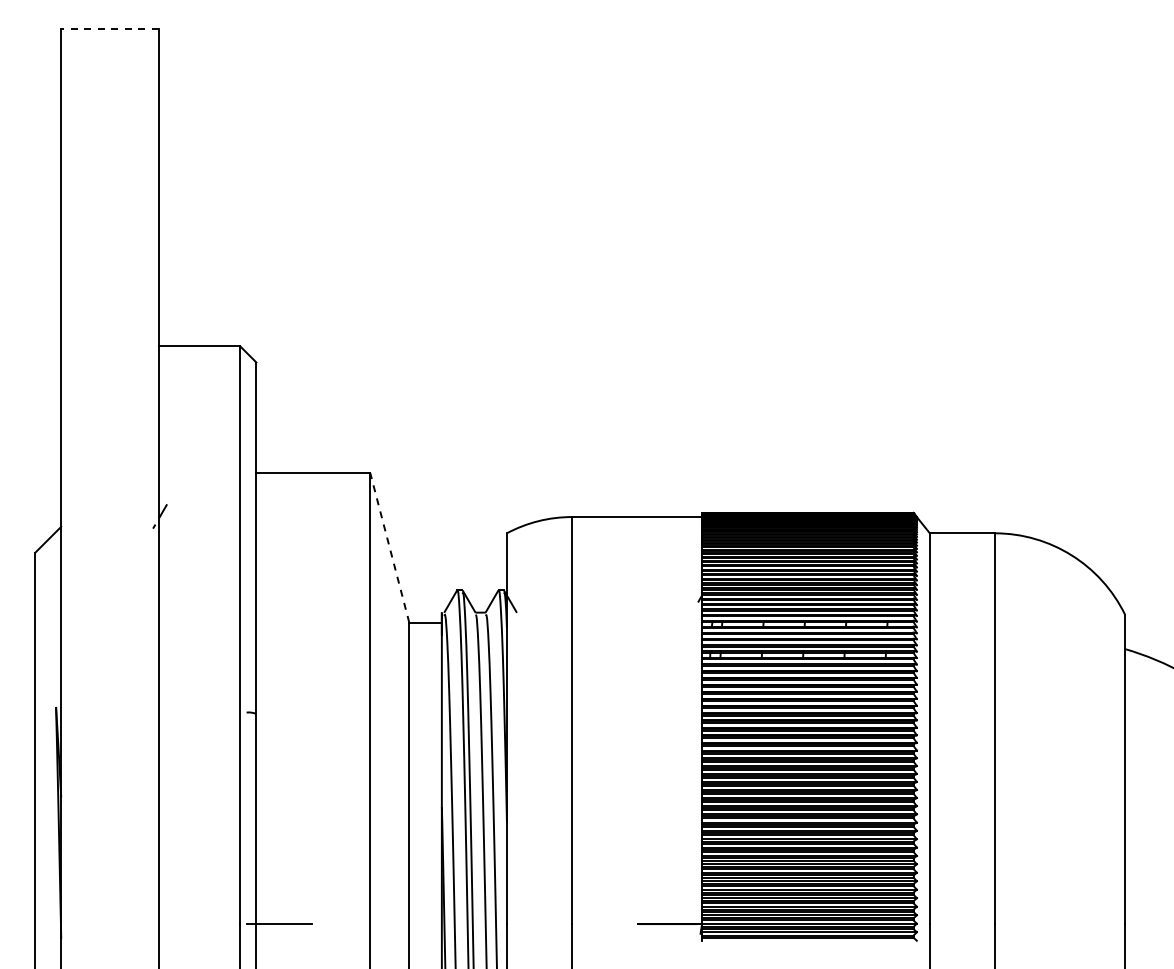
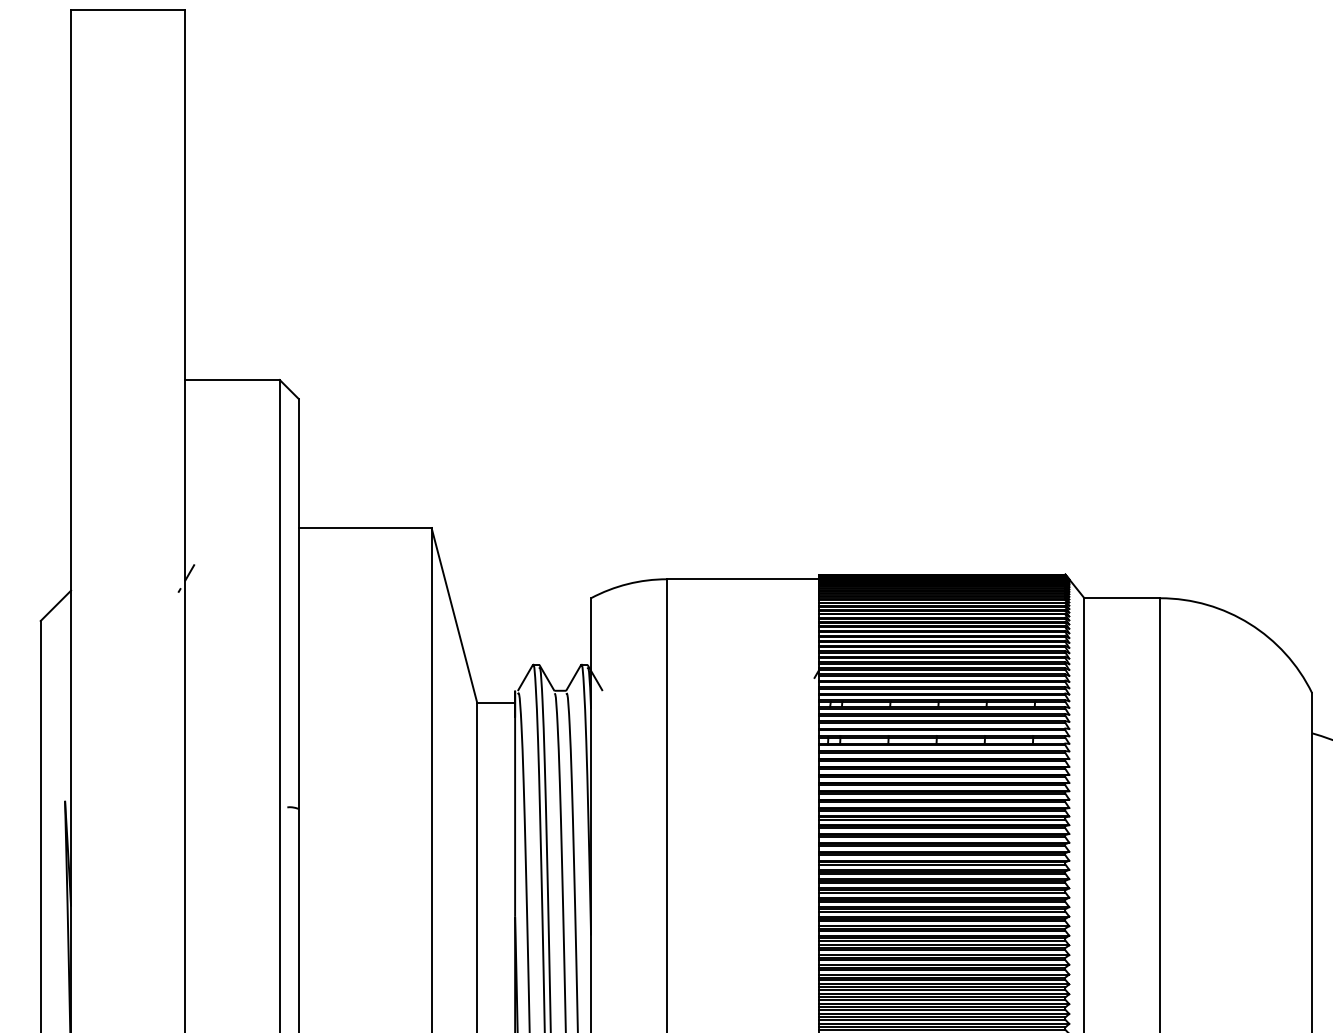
line: (110, 29) -> (128, 10), dashed -> solid
line: (389, 547) -> (454, 614), dashed -> solid

